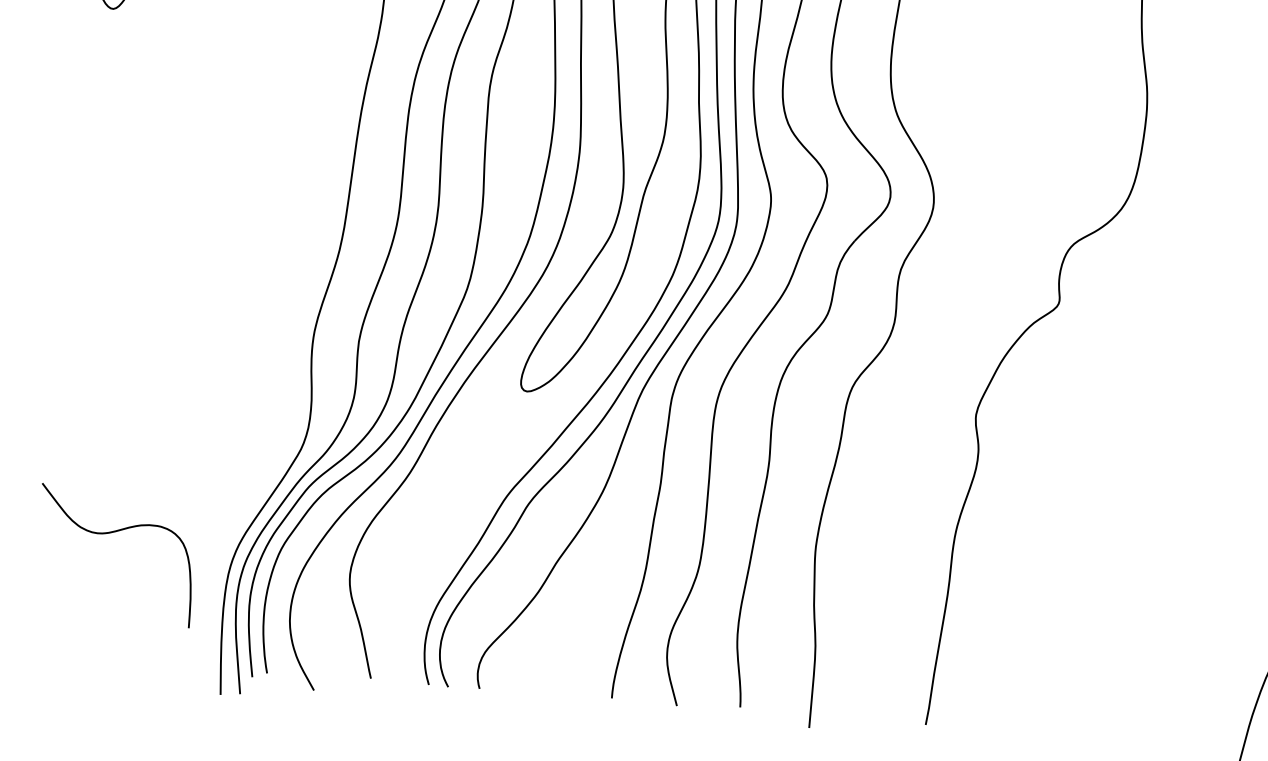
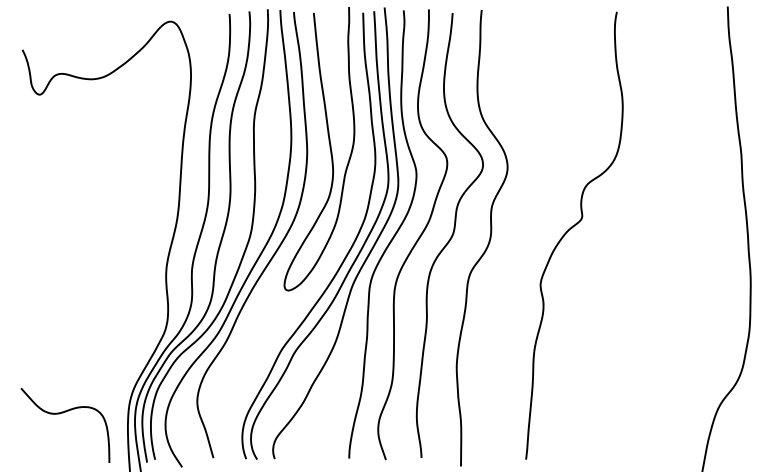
curve: (114, 533) -> (63, 413), moved

